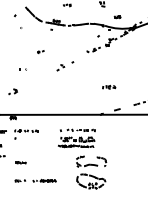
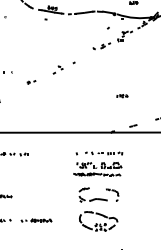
part: (40, 52) -> (31, 83), moved
part: (108, 87) -> (121, 96), size x0.62
part: (76, 138) -> (97, 164), moved

